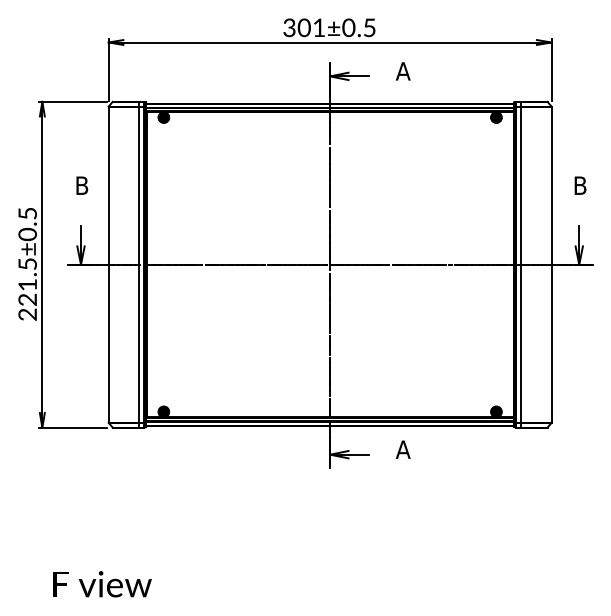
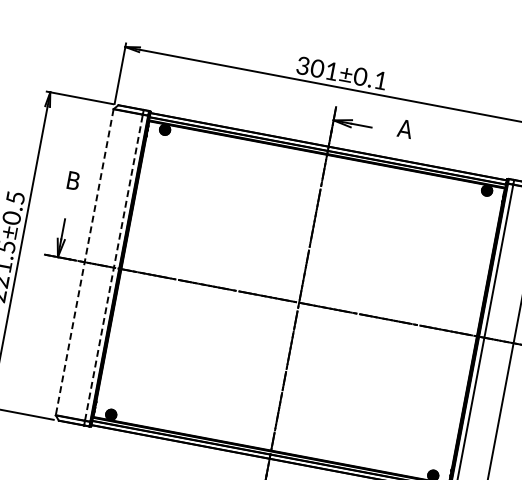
text: (369, 27) -> (380, 80), 301±0.5 -> 301±0.1
line: (108, 264) -> (84, 261), solid -> dashed
line: (138, 264) -> (113, 267), solid -> dashed

